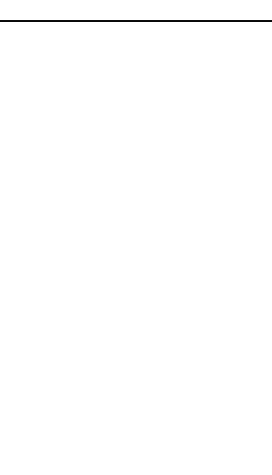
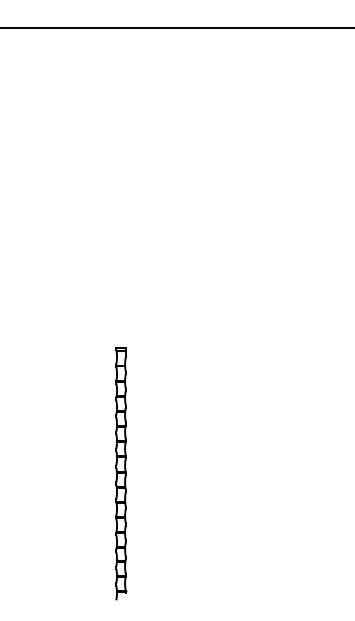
part: (93, 362) -> (121, 473), added

